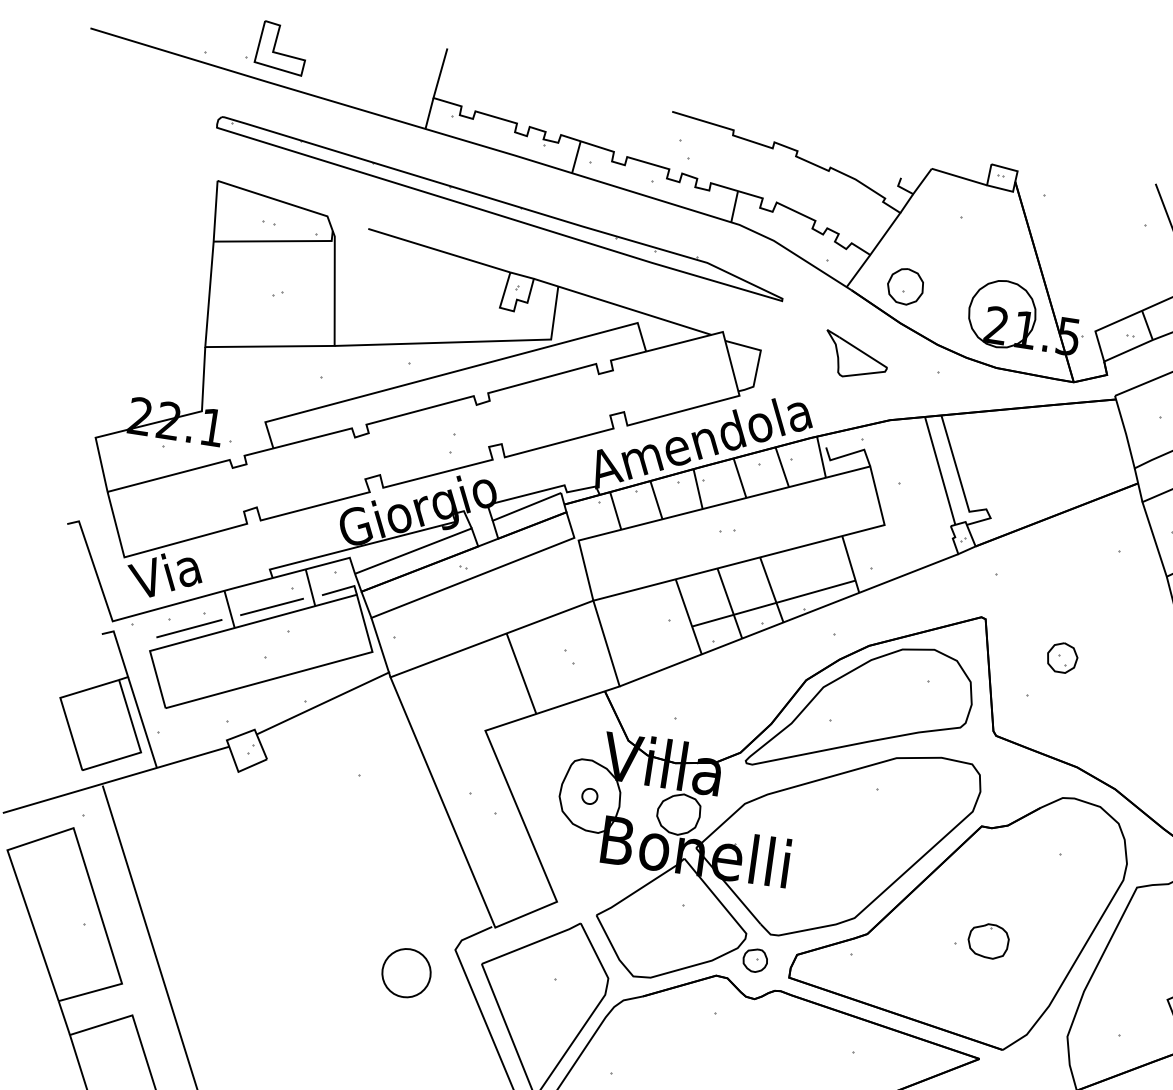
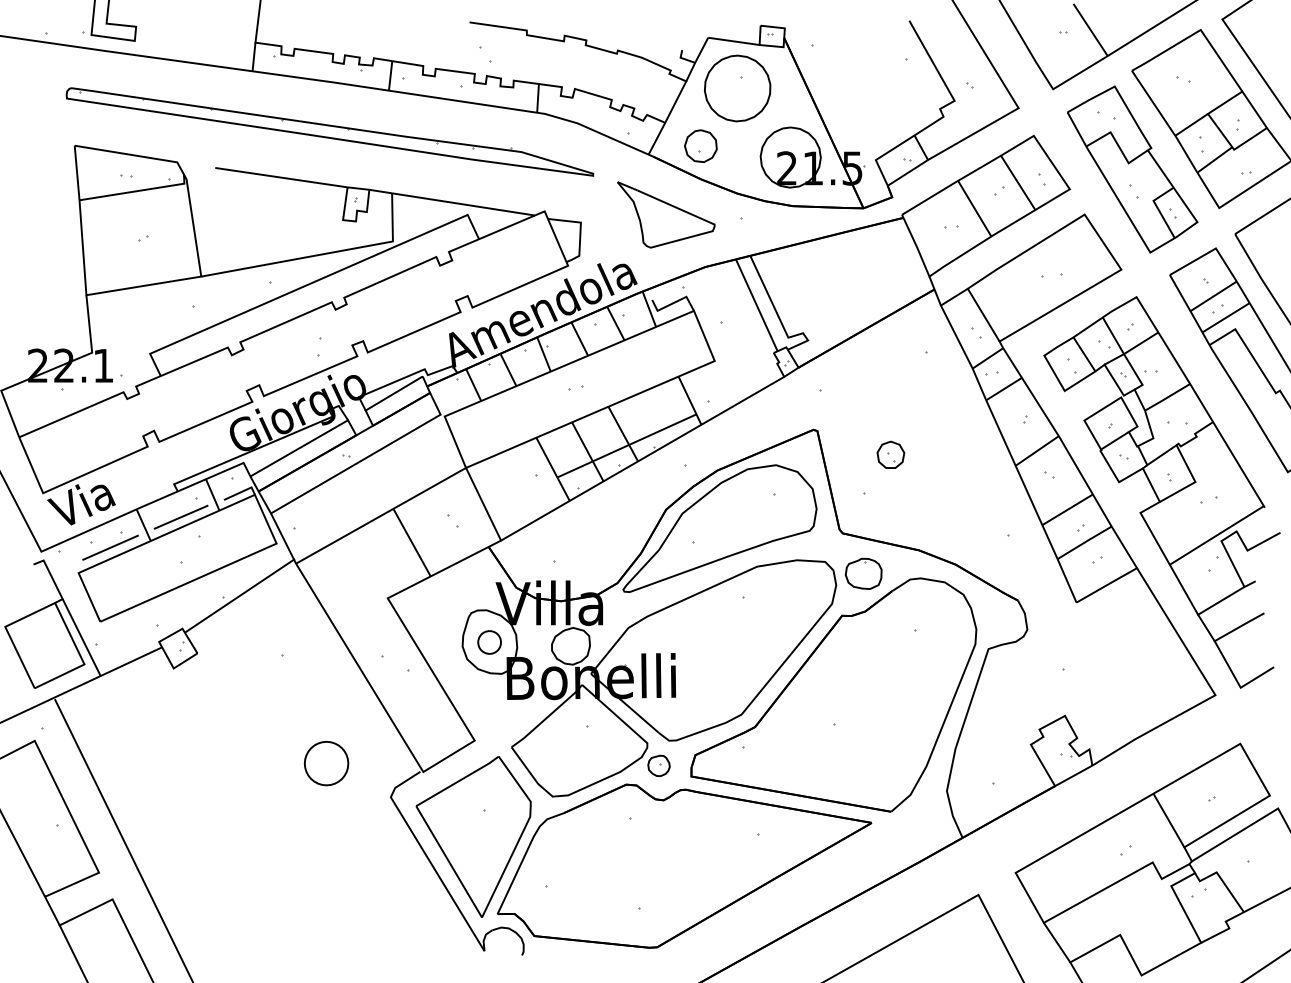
part: (955, 229) -> (737, 88), added
part: (856, 355) -> (666, 214), size x1.67
part: (589, 796) -> (489, 642), size x1.67
part: (988, 940) -> (863, 573), moved
part: (406, 973) -> (326, 763), moved

